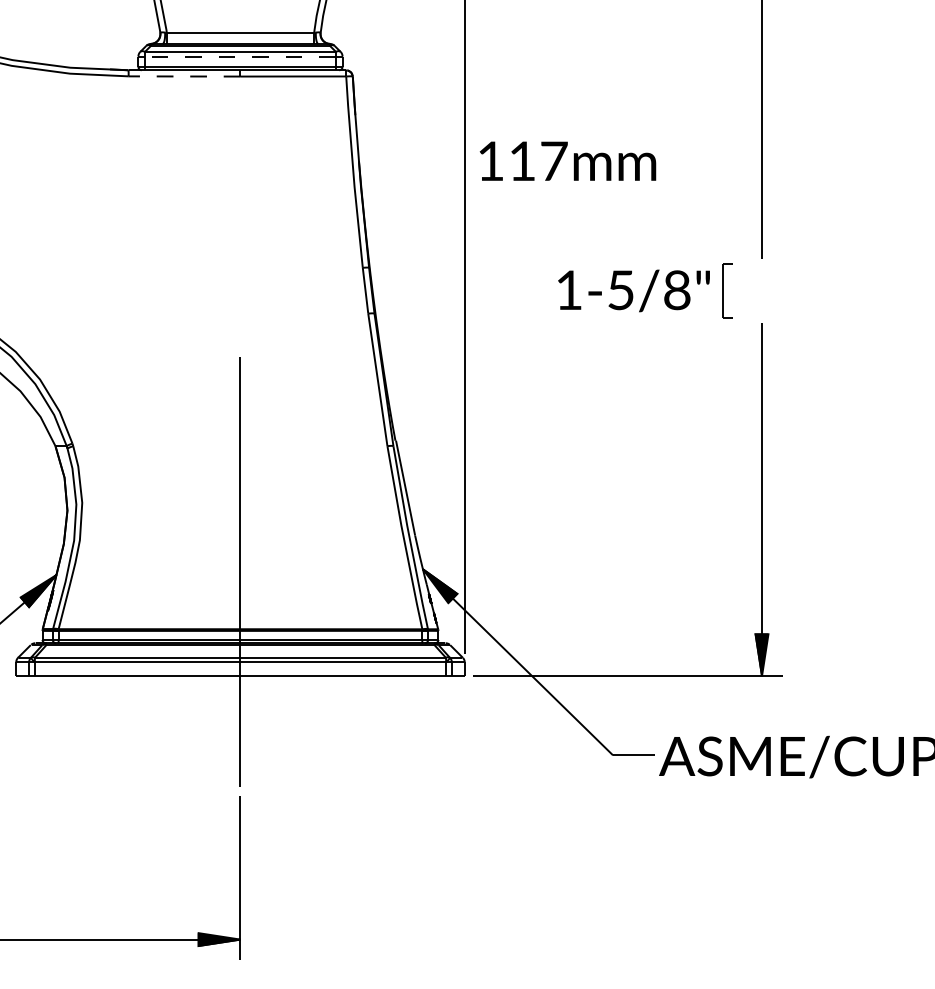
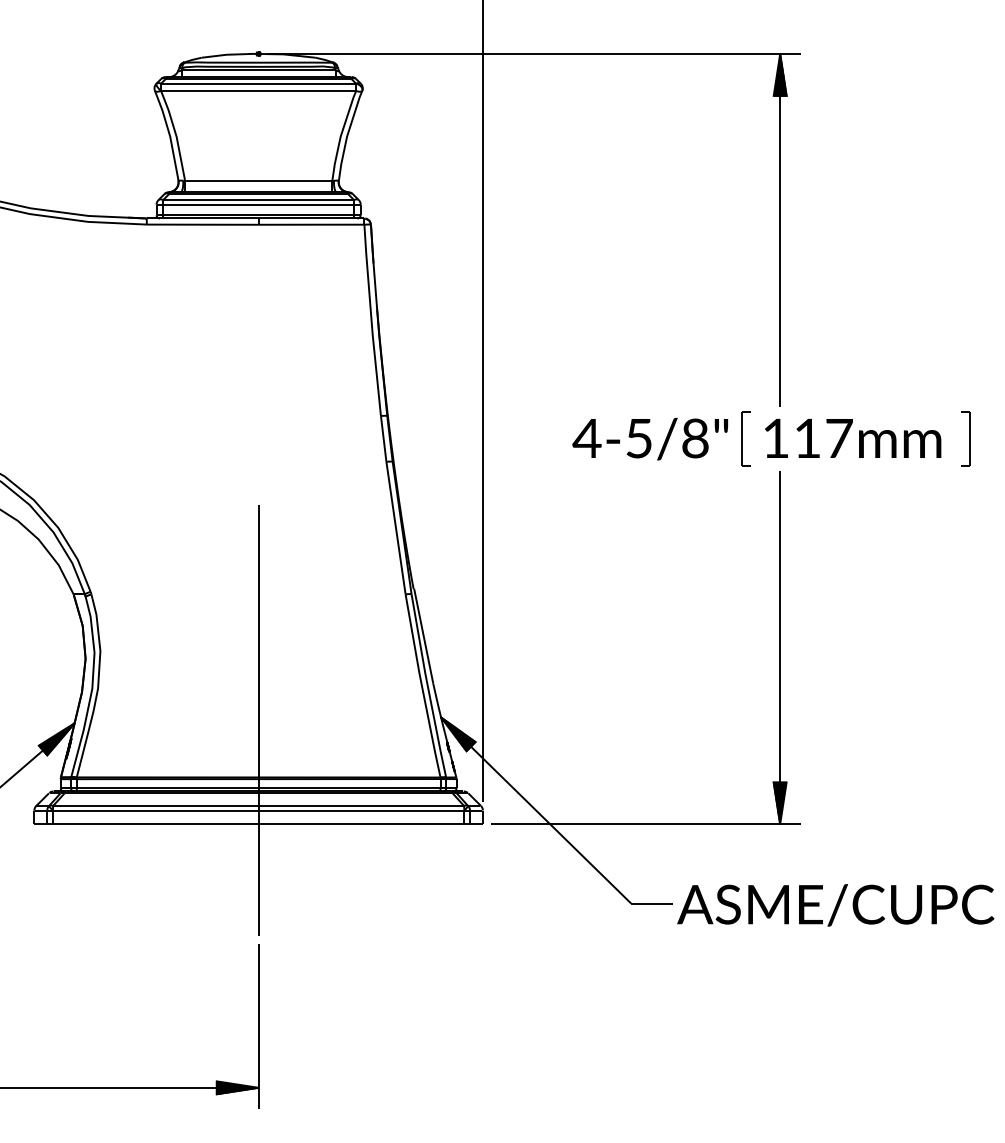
line: (240, 56) -> (258, 204), dashed -> solid
line: (184, 76) -> (202, 224), dashed -> solid
text: (568, 161) -> (853, 438), moved
text: (568, 289) -> (586, 437), 1-5/8" -> 4-5/8"

